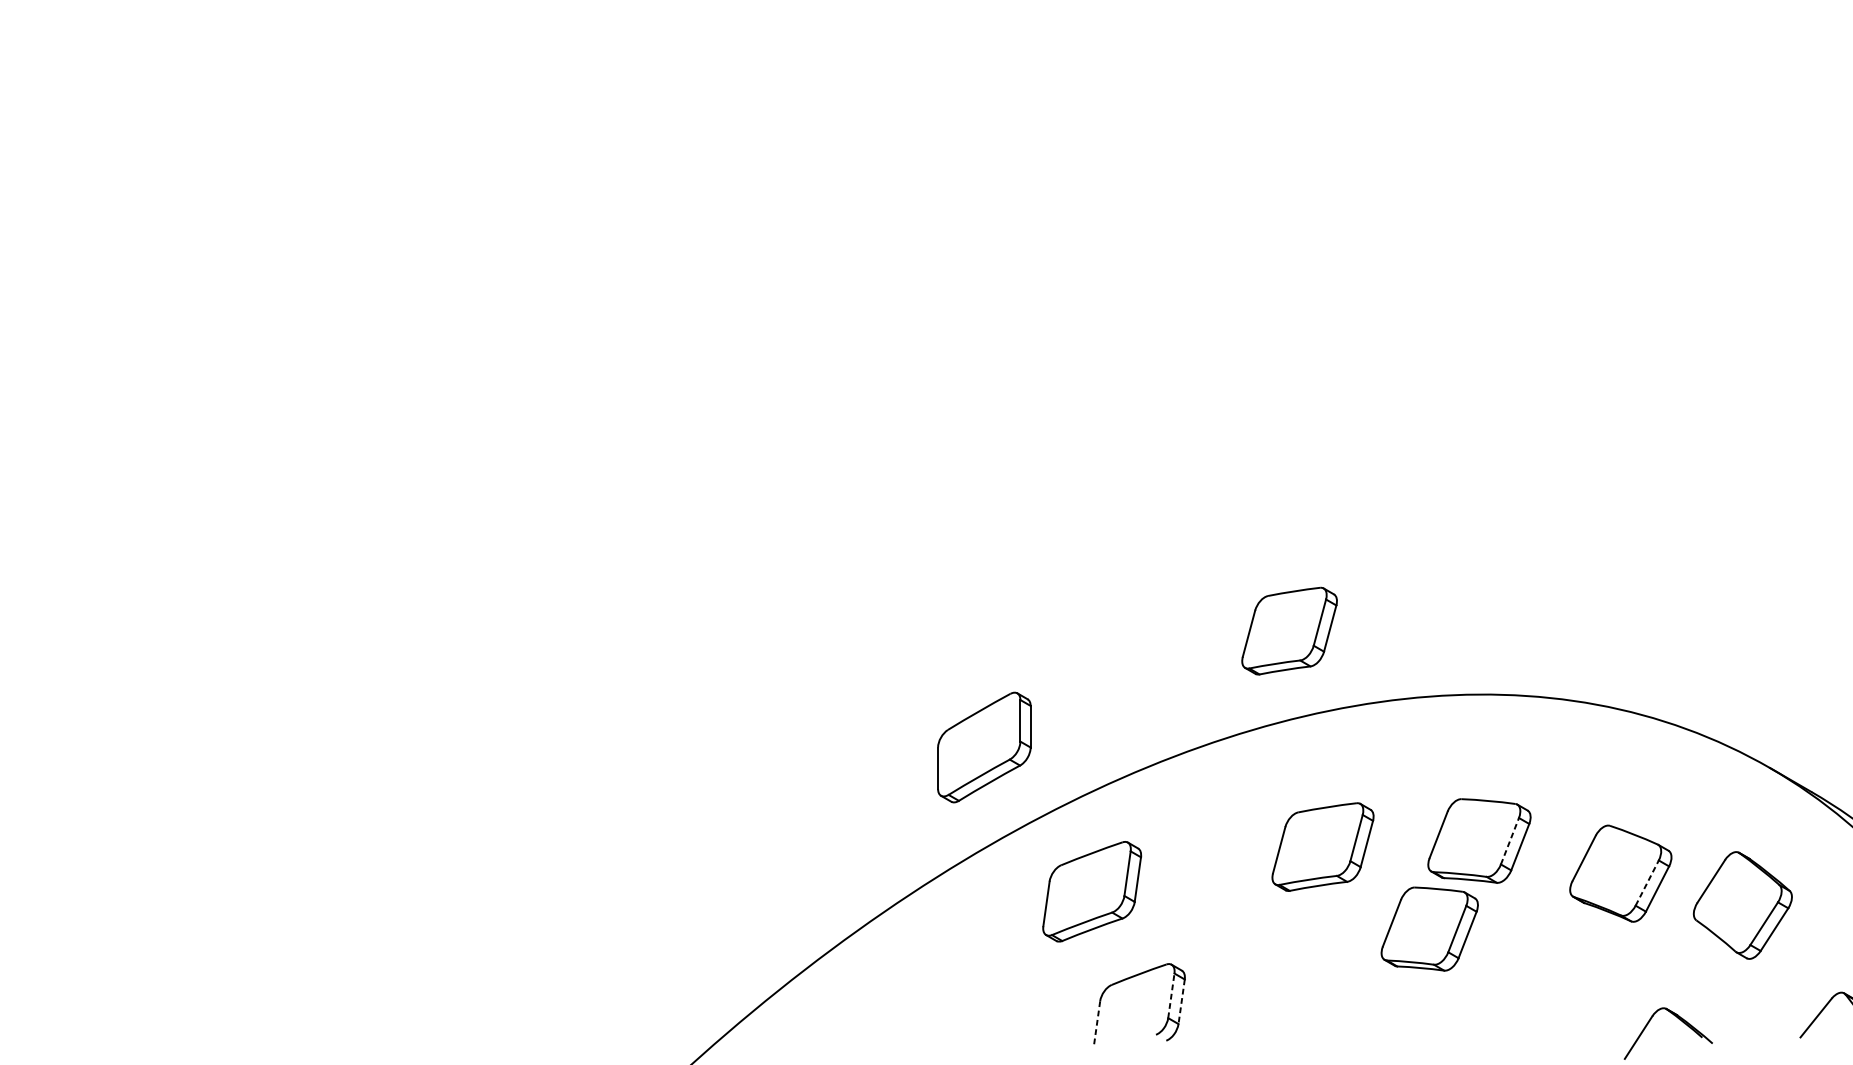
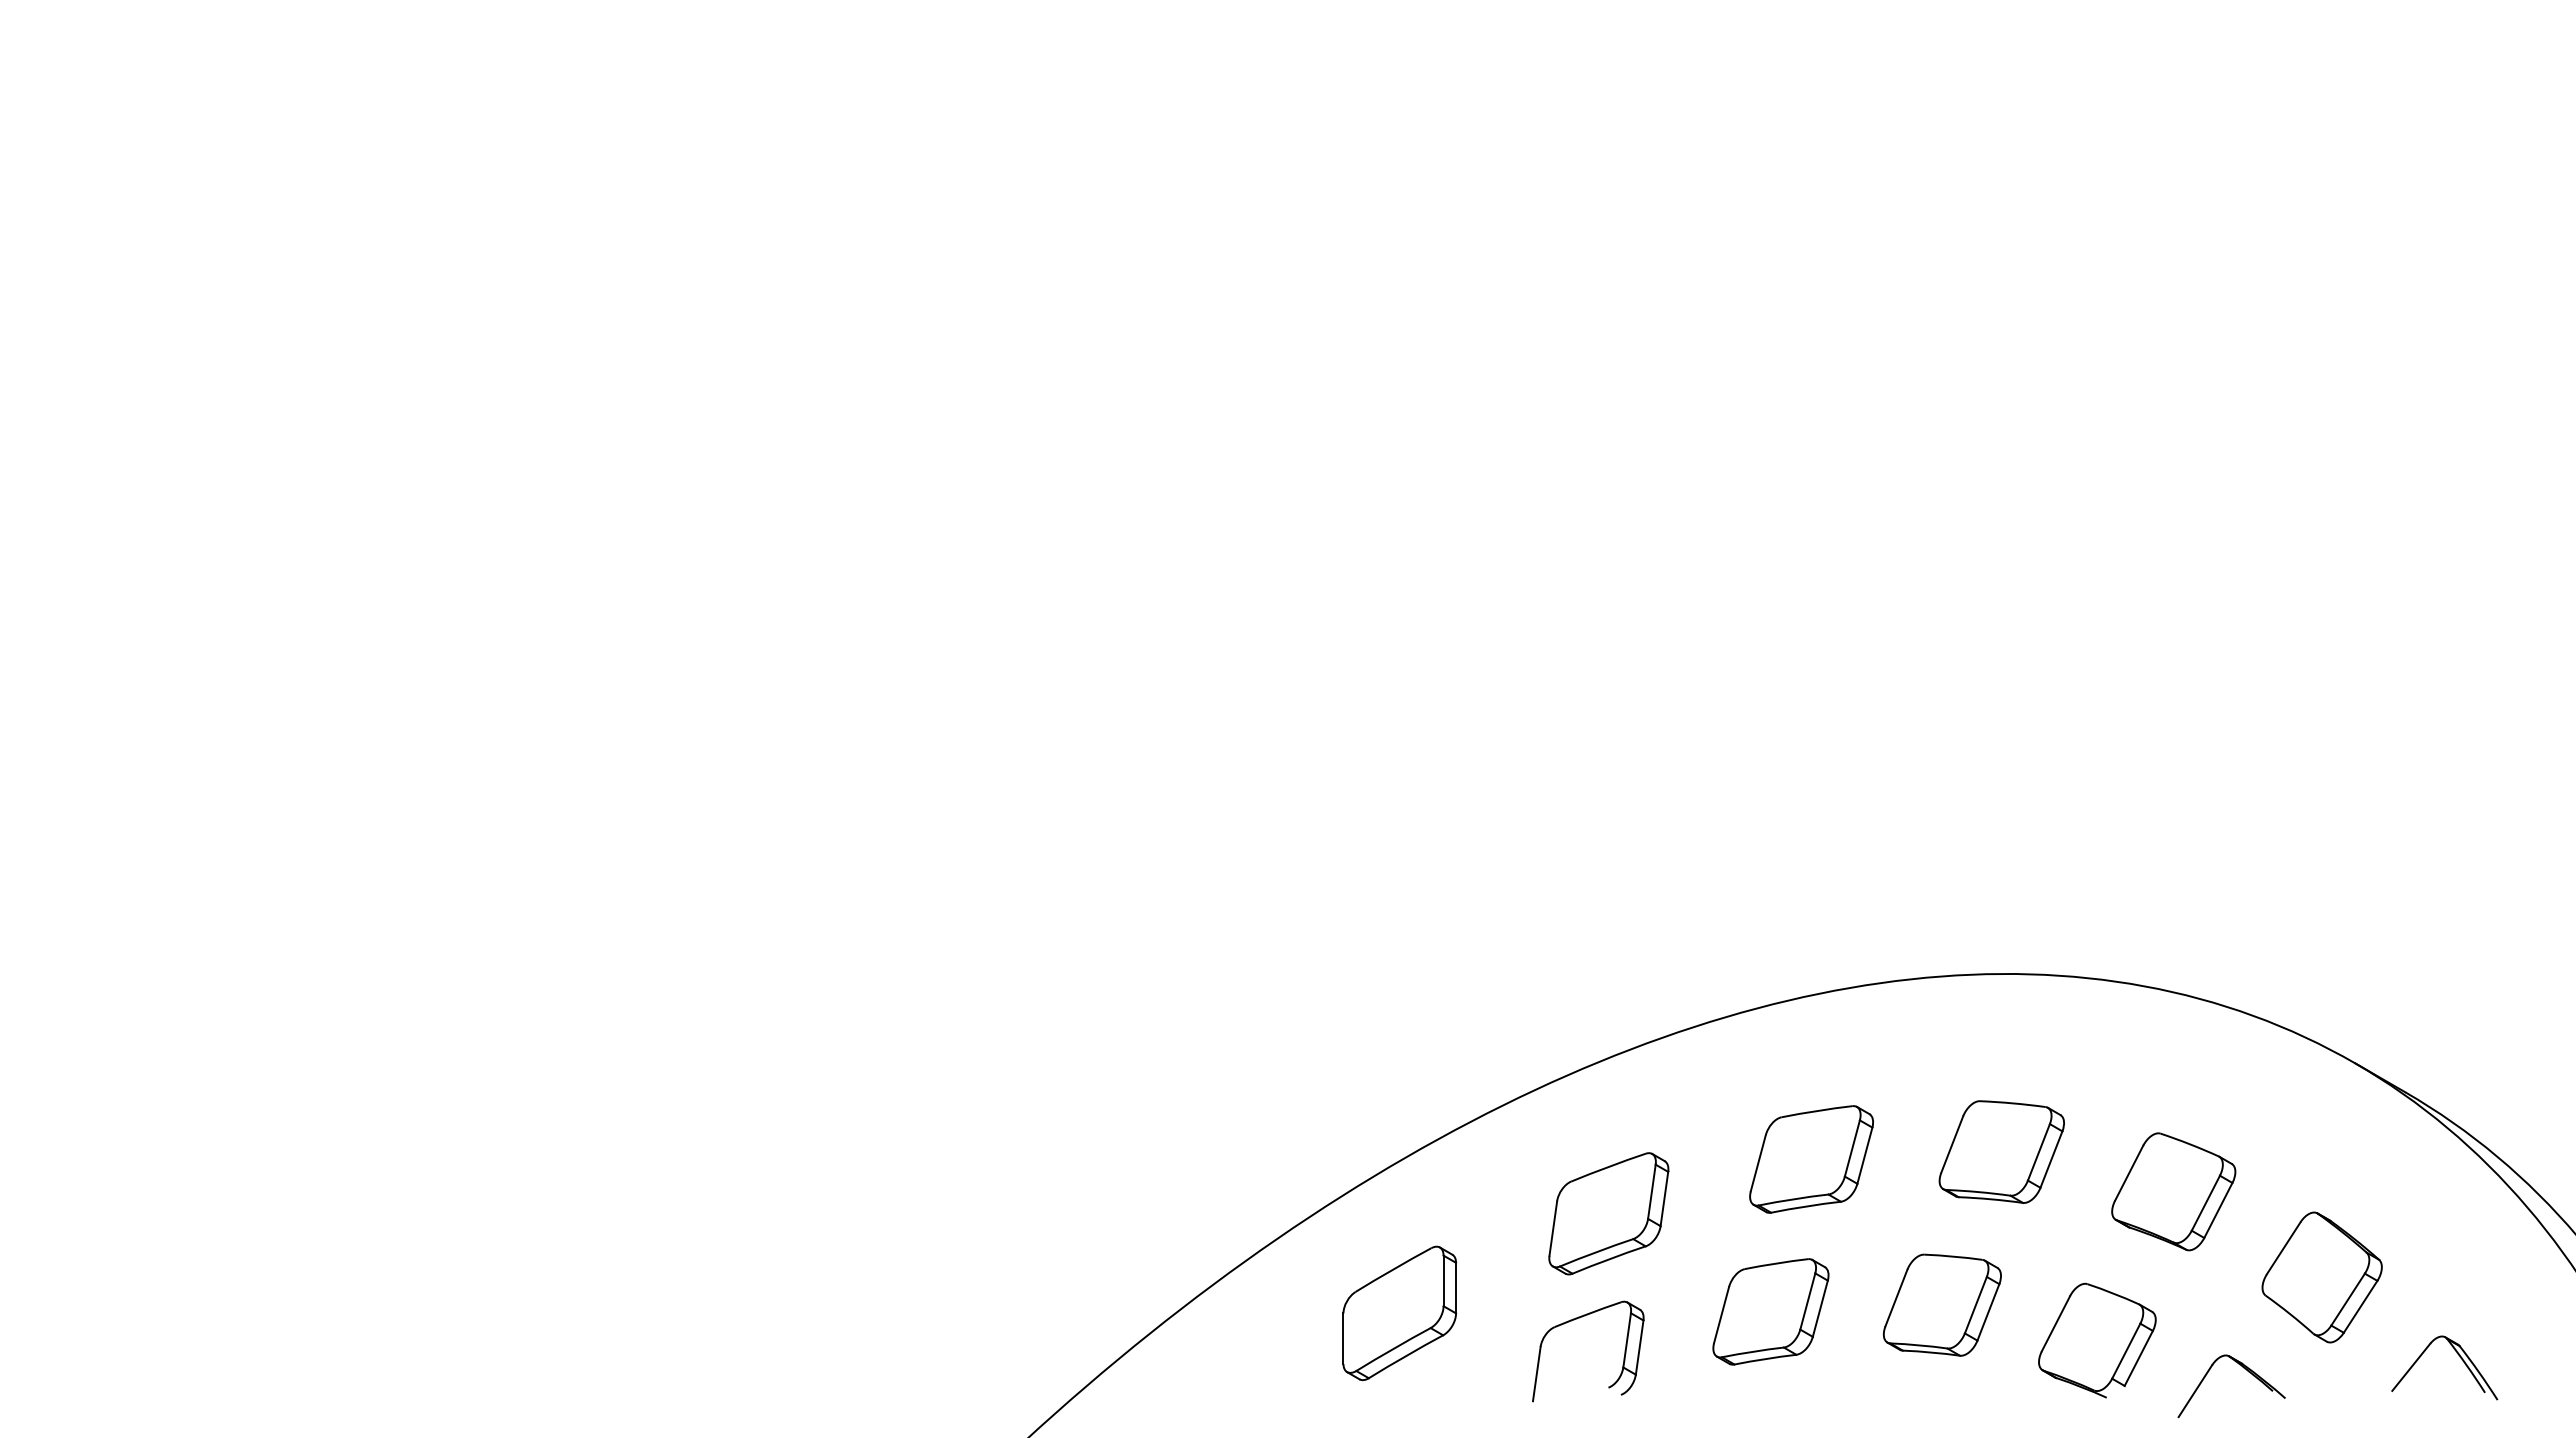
part: (1289, 630) -> (1770, 1311), moved
part: (984, 747) -> (1399, 1313), moved
line: (1510, 840) -> (2039, 1151), dashed -> solid
line: (1646, 883) -> (2205, 1203), dashed -> solid
part: (1091, 891) -> (1608, 1213), moved
part: (1742, 905) -> (2321, 1277), moved
part: (1429, 928) -> (1941, 1304), moved
line: (1171, 995) -> (1627, 1339), dashed -> solid
part: (1558, 995) -> (2097, 1340), added
line: (1181, 1002) -> (1639, 1348), dashed -> solid
line: (1096, 1023) -> (1536, 1374), dashed -> solid

